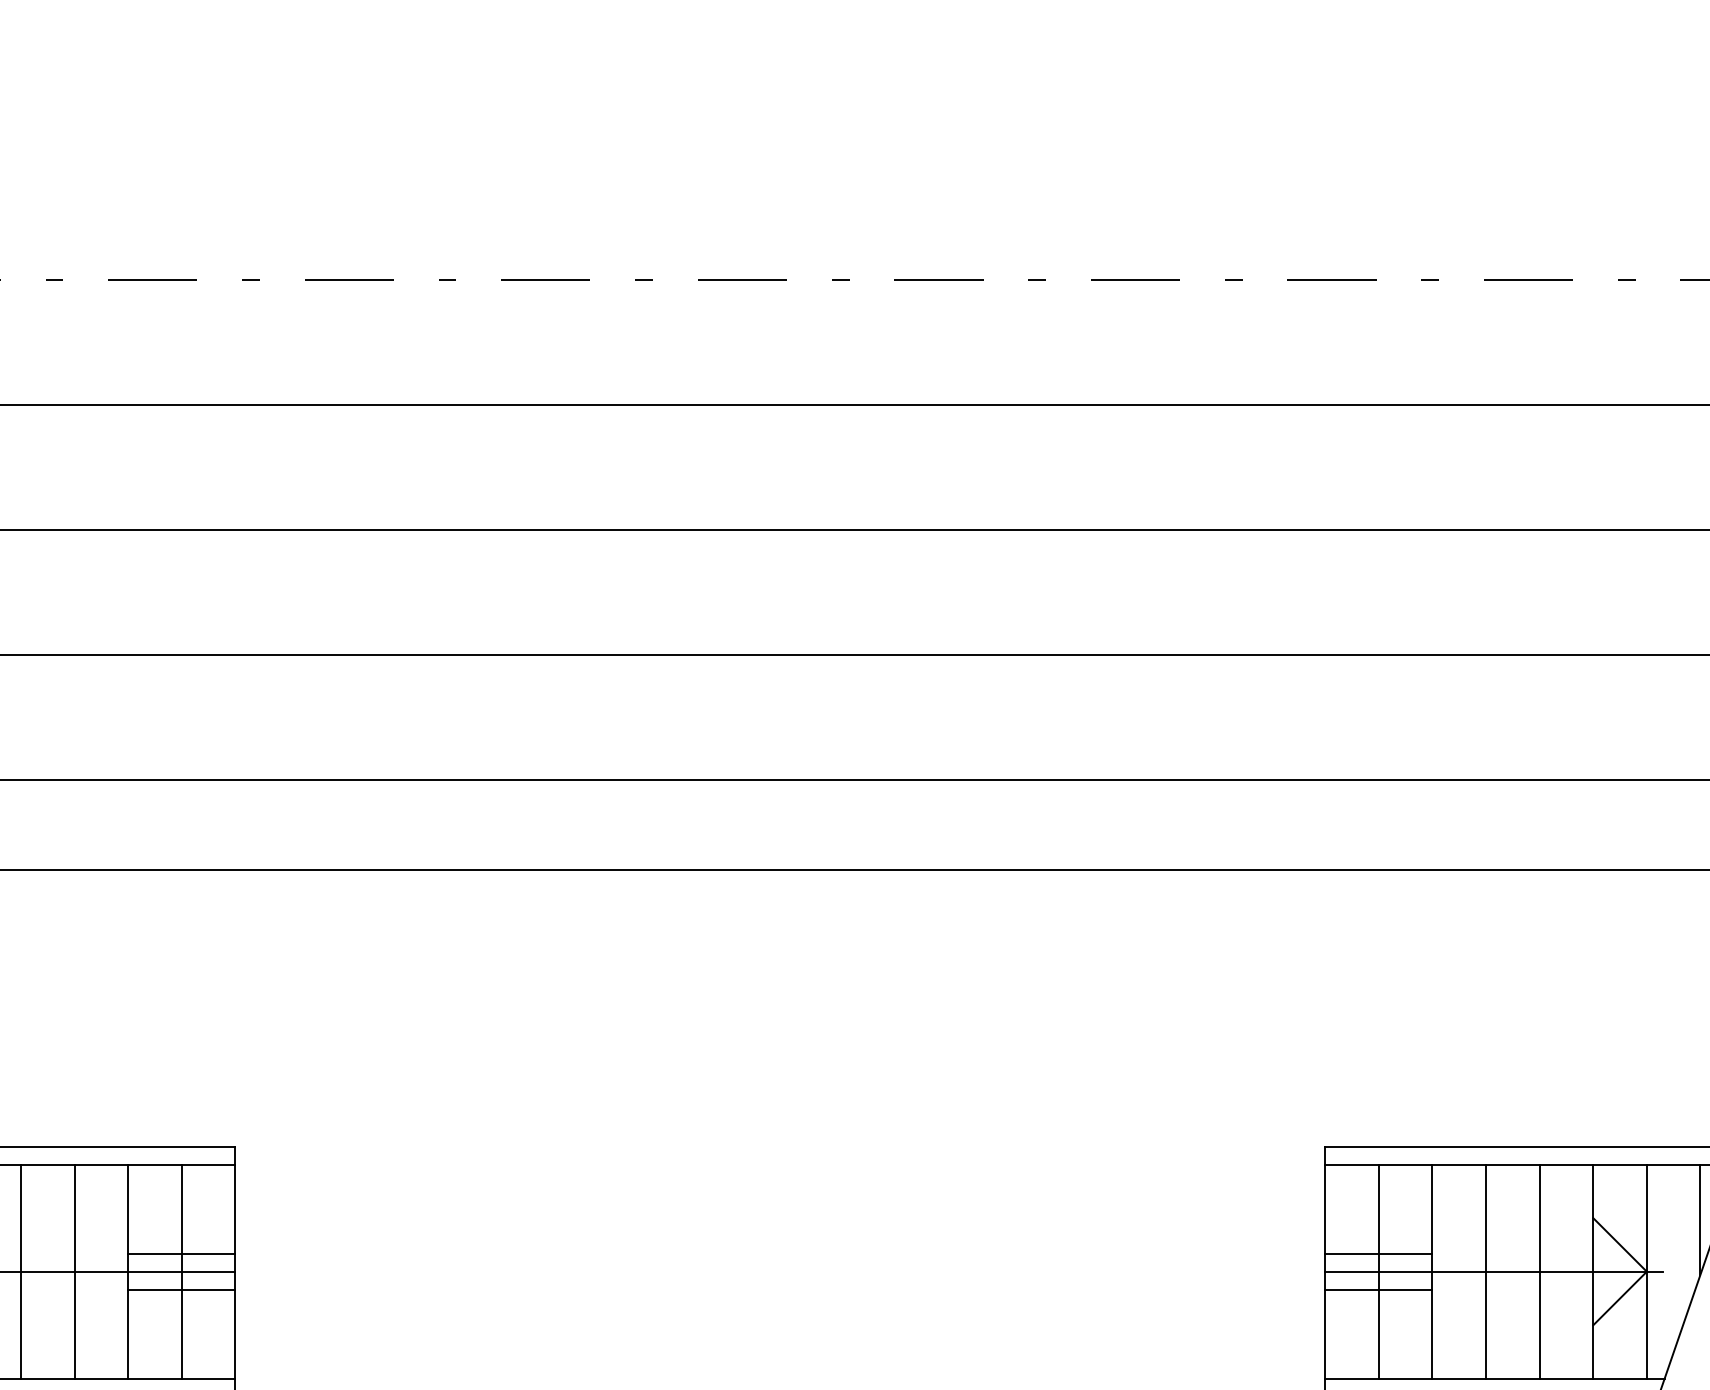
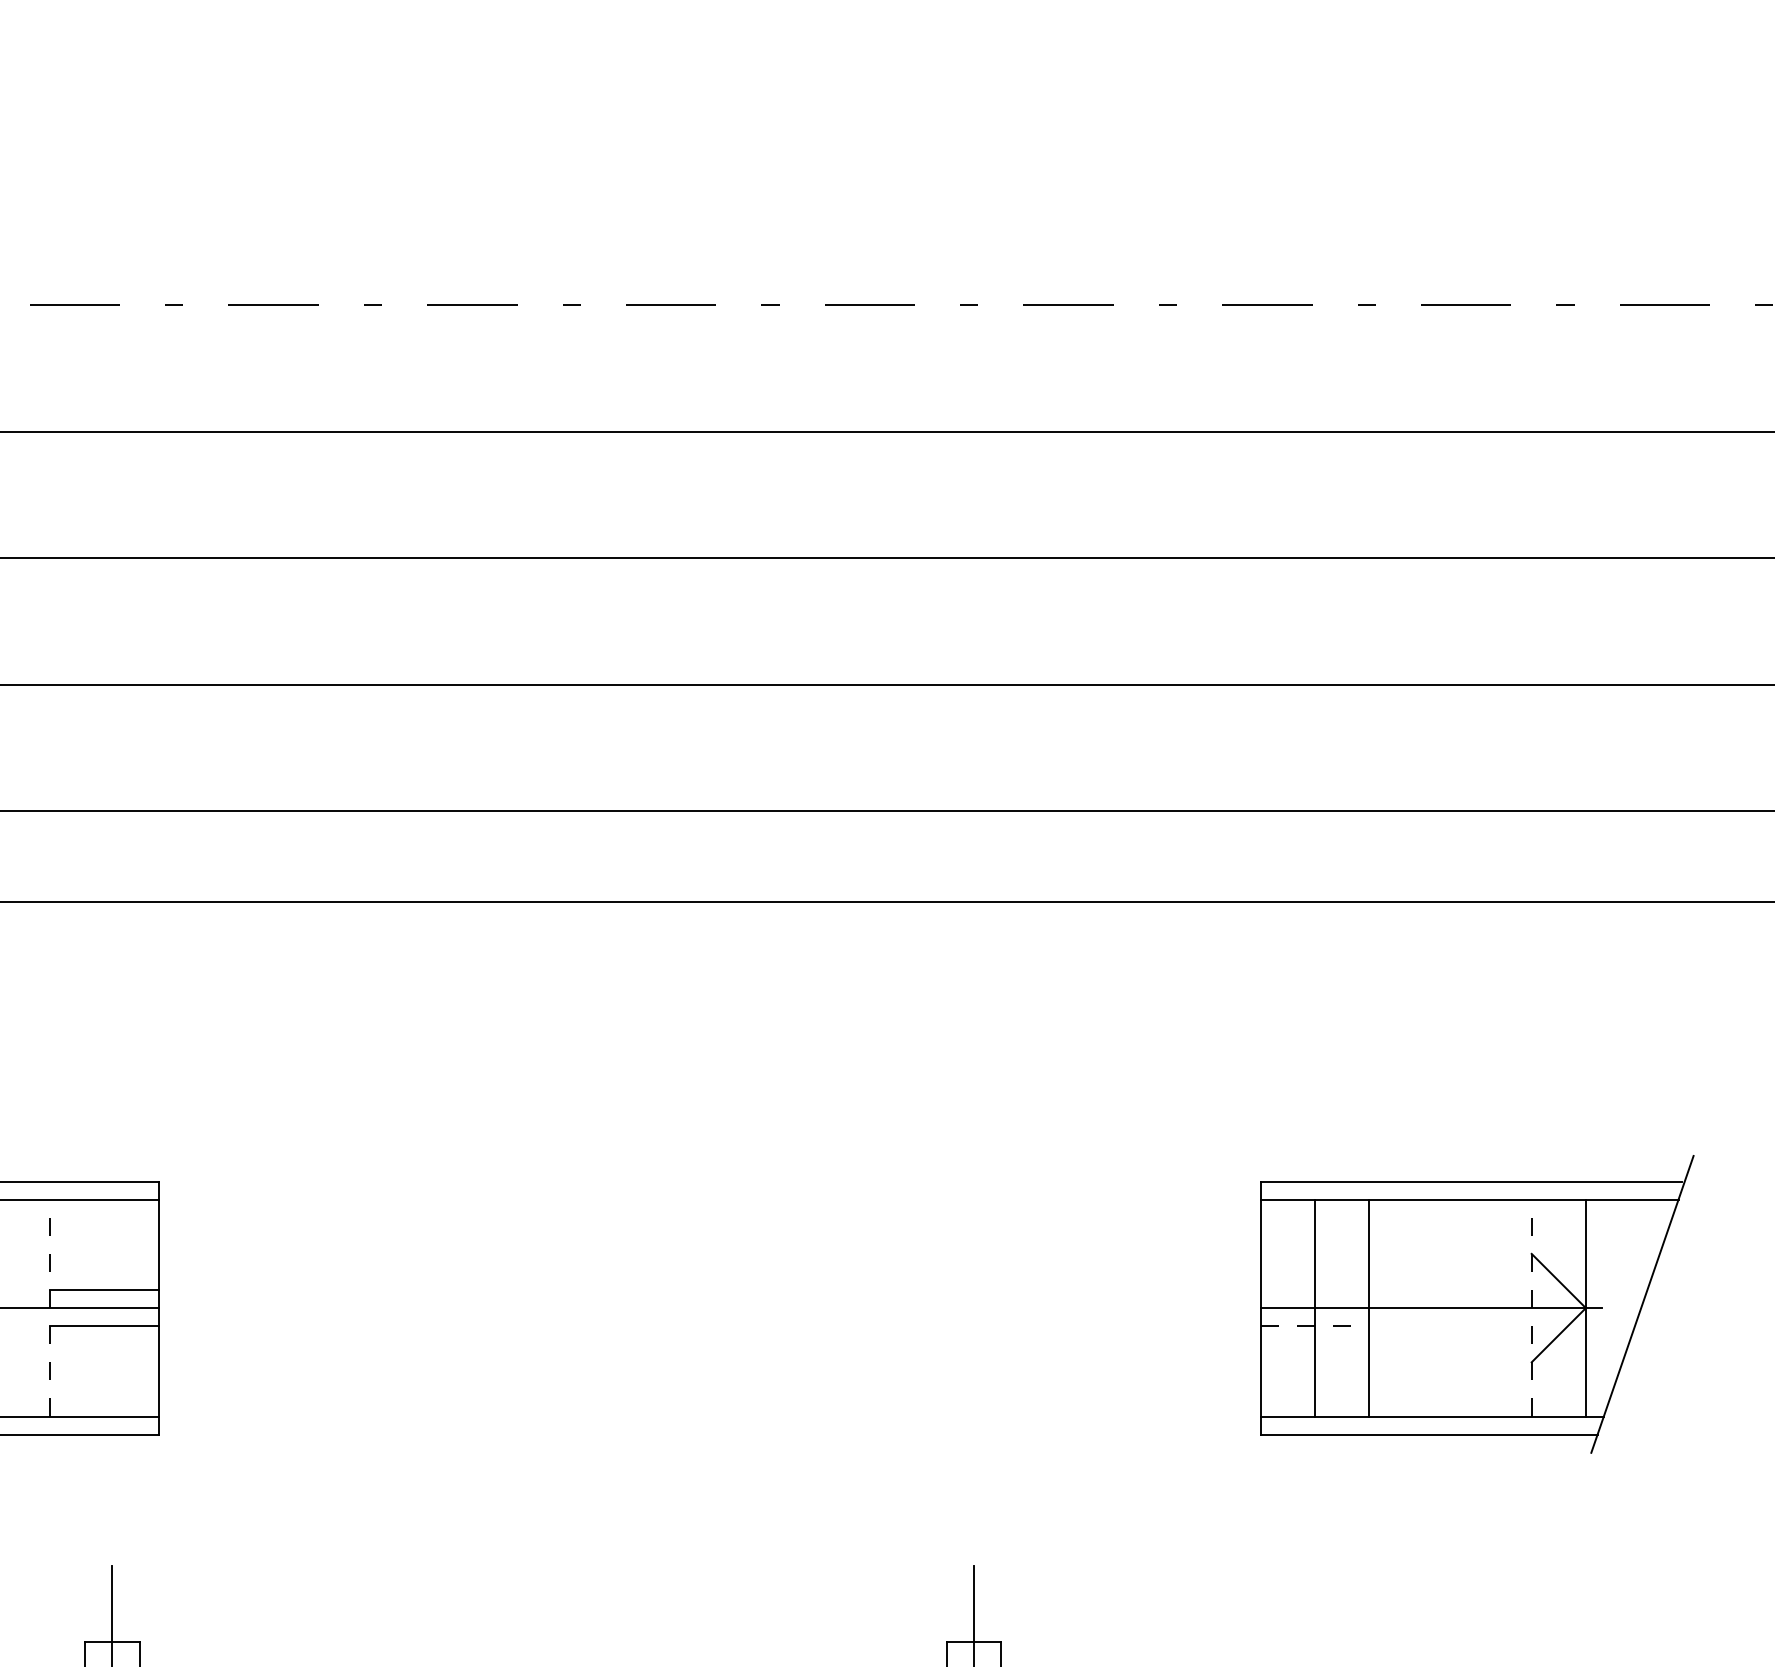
line: (1700, 1219) -> (1640, 1255), removed
line: (1378, 1254) -> (1314, 1290), removed
line: (128, 1271) -> (50, 1307), solid -> dashed
line: (182, 1271) -> (104, 1307), removed
line: (1486, 1271) -> (1423, 1307), removed
line: (1539, 1271) -> (1477, 1307), removed
line: (1593, 1271) -> (1531, 1307), solid -> dashed
line: (1379, 1289) -> (1315, 1326), solid -> dashed

